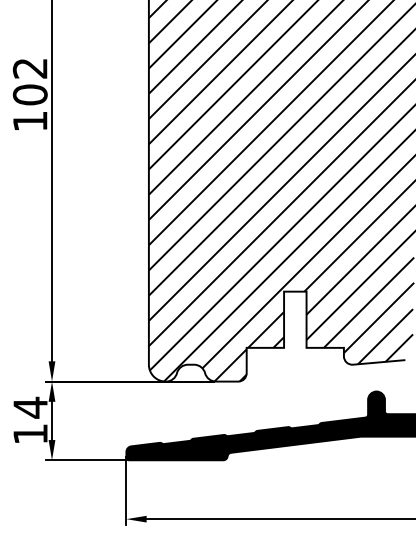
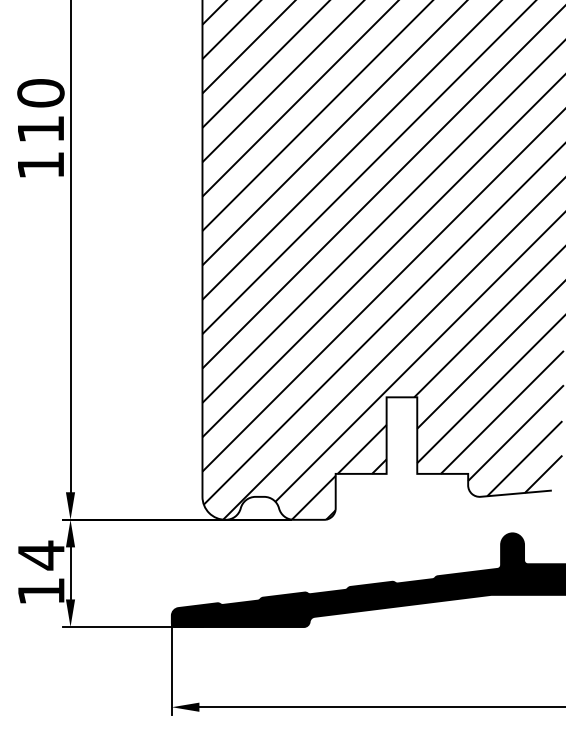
text: (29, 81) -> (40, 111), 102 -> 110

